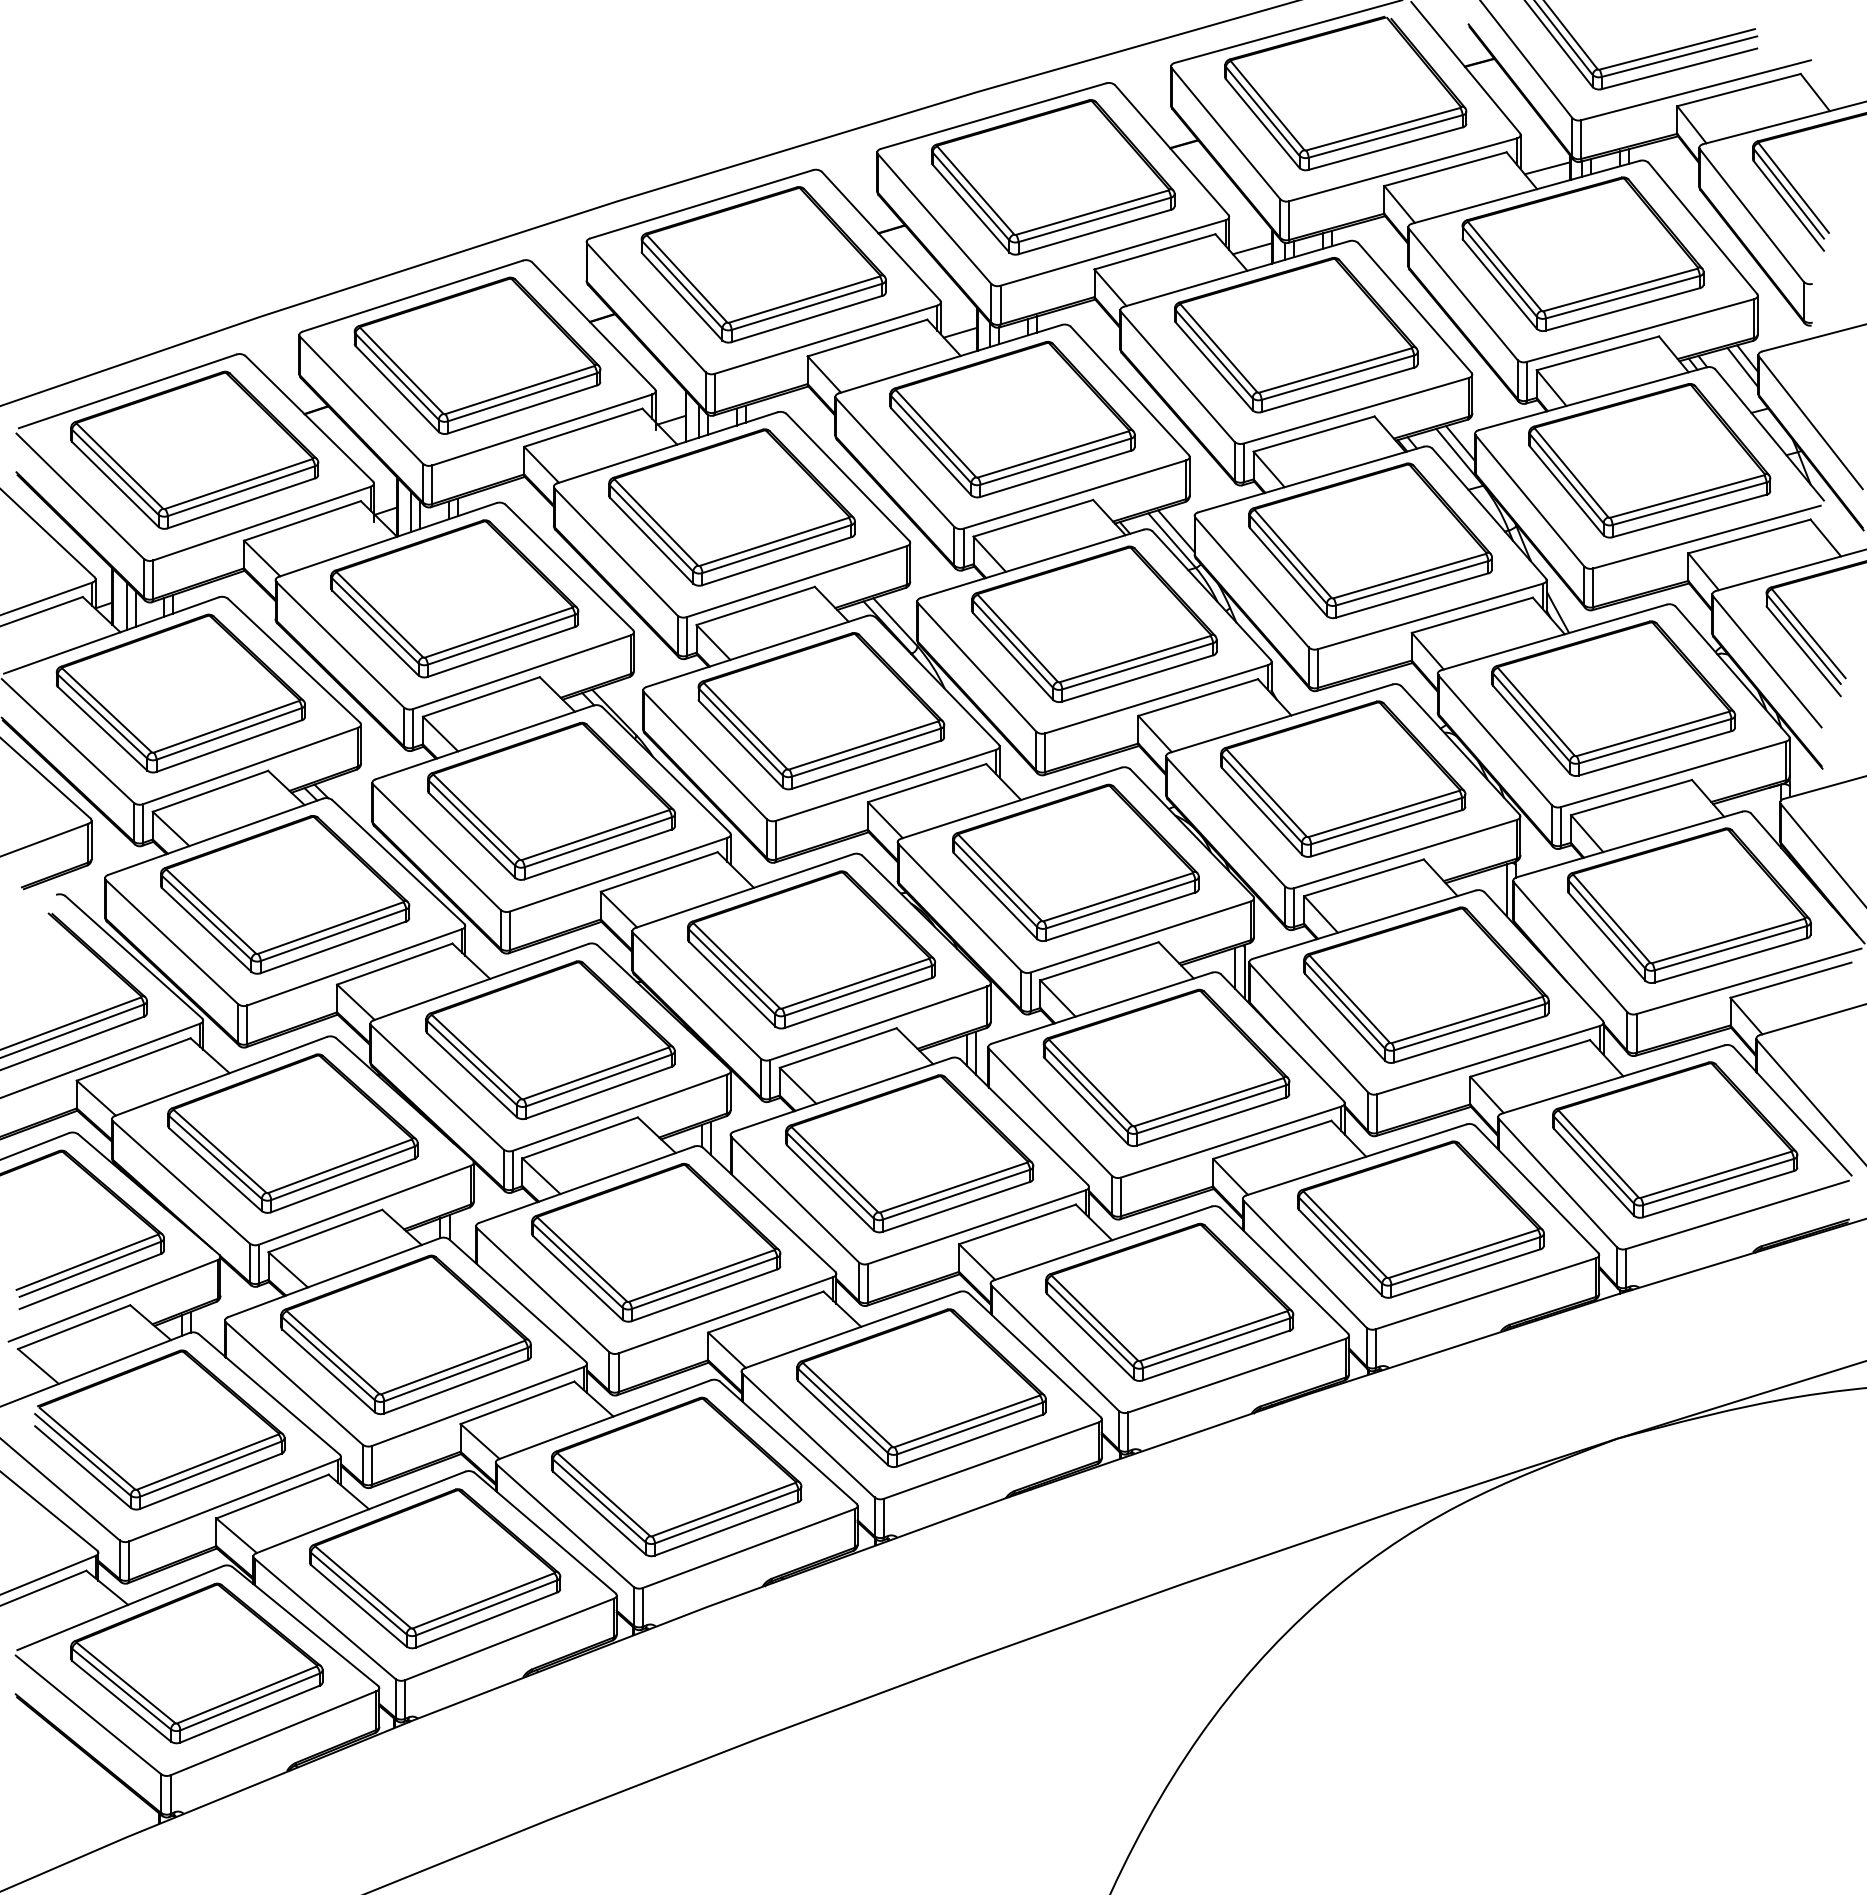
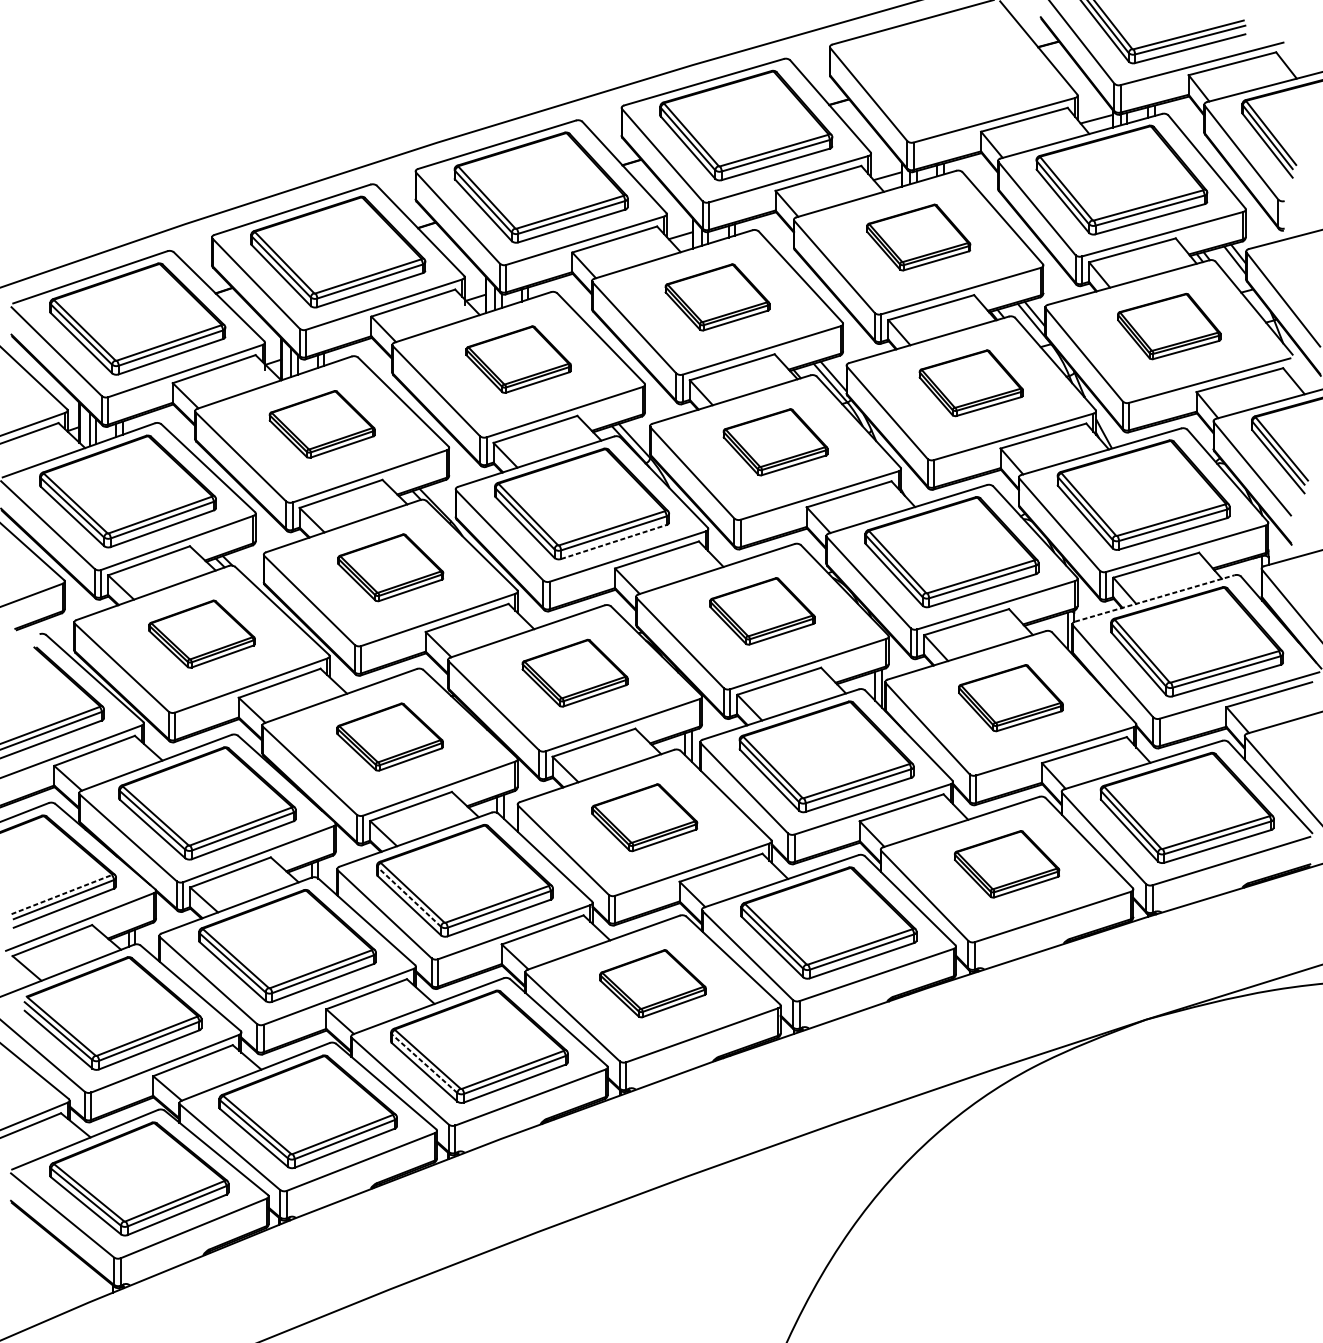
part: (1345, 93) -> (953, 66), removed
part: (1296, 335) -> (918, 237), size x0.6
part: (1012, 419) -> (717, 297), size x0.6
part: (1649, 460) -> (1169, 326), size x0.6
part: (731, 507) -> (518, 359), size x0.6
part: (1370, 540) -> (971, 383), size x0.6
part: (454, 598) -> (321, 424), size x0.6
part: (1094, 623) -> (775, 441), size x0.6
line: (866, 764) -> (614, 541), solid -> dashed
part: (551, 800) -> (390, 567), size x0.6
line: (1629, 844) -> (1154, 598), solid -> dashed
part: (1075, 862) -> (762, 611), size x0.6
part: (285, 894) -> (202, 633), size x0.6
part: (811, 949) -> (575, 672), size x0.6
part: (1426, 984) -> (1010, 697), size x0.6
part: (550, 1039) -> (390, 736), size x0.6
part: (909, 1153) -> (644, 817), size x0.6
part: (1420, 1219) -> (1006, 864), size x0.6
line: (87, 1262) -> (61, 894), solid -> dashed
line: (577, 1265) -> (409, 896), solid -> dashed
part: (921, 1387) -> (652, 983), size x0.6
line: (598, 1500) -> (424, 1063), solid -> dashed

